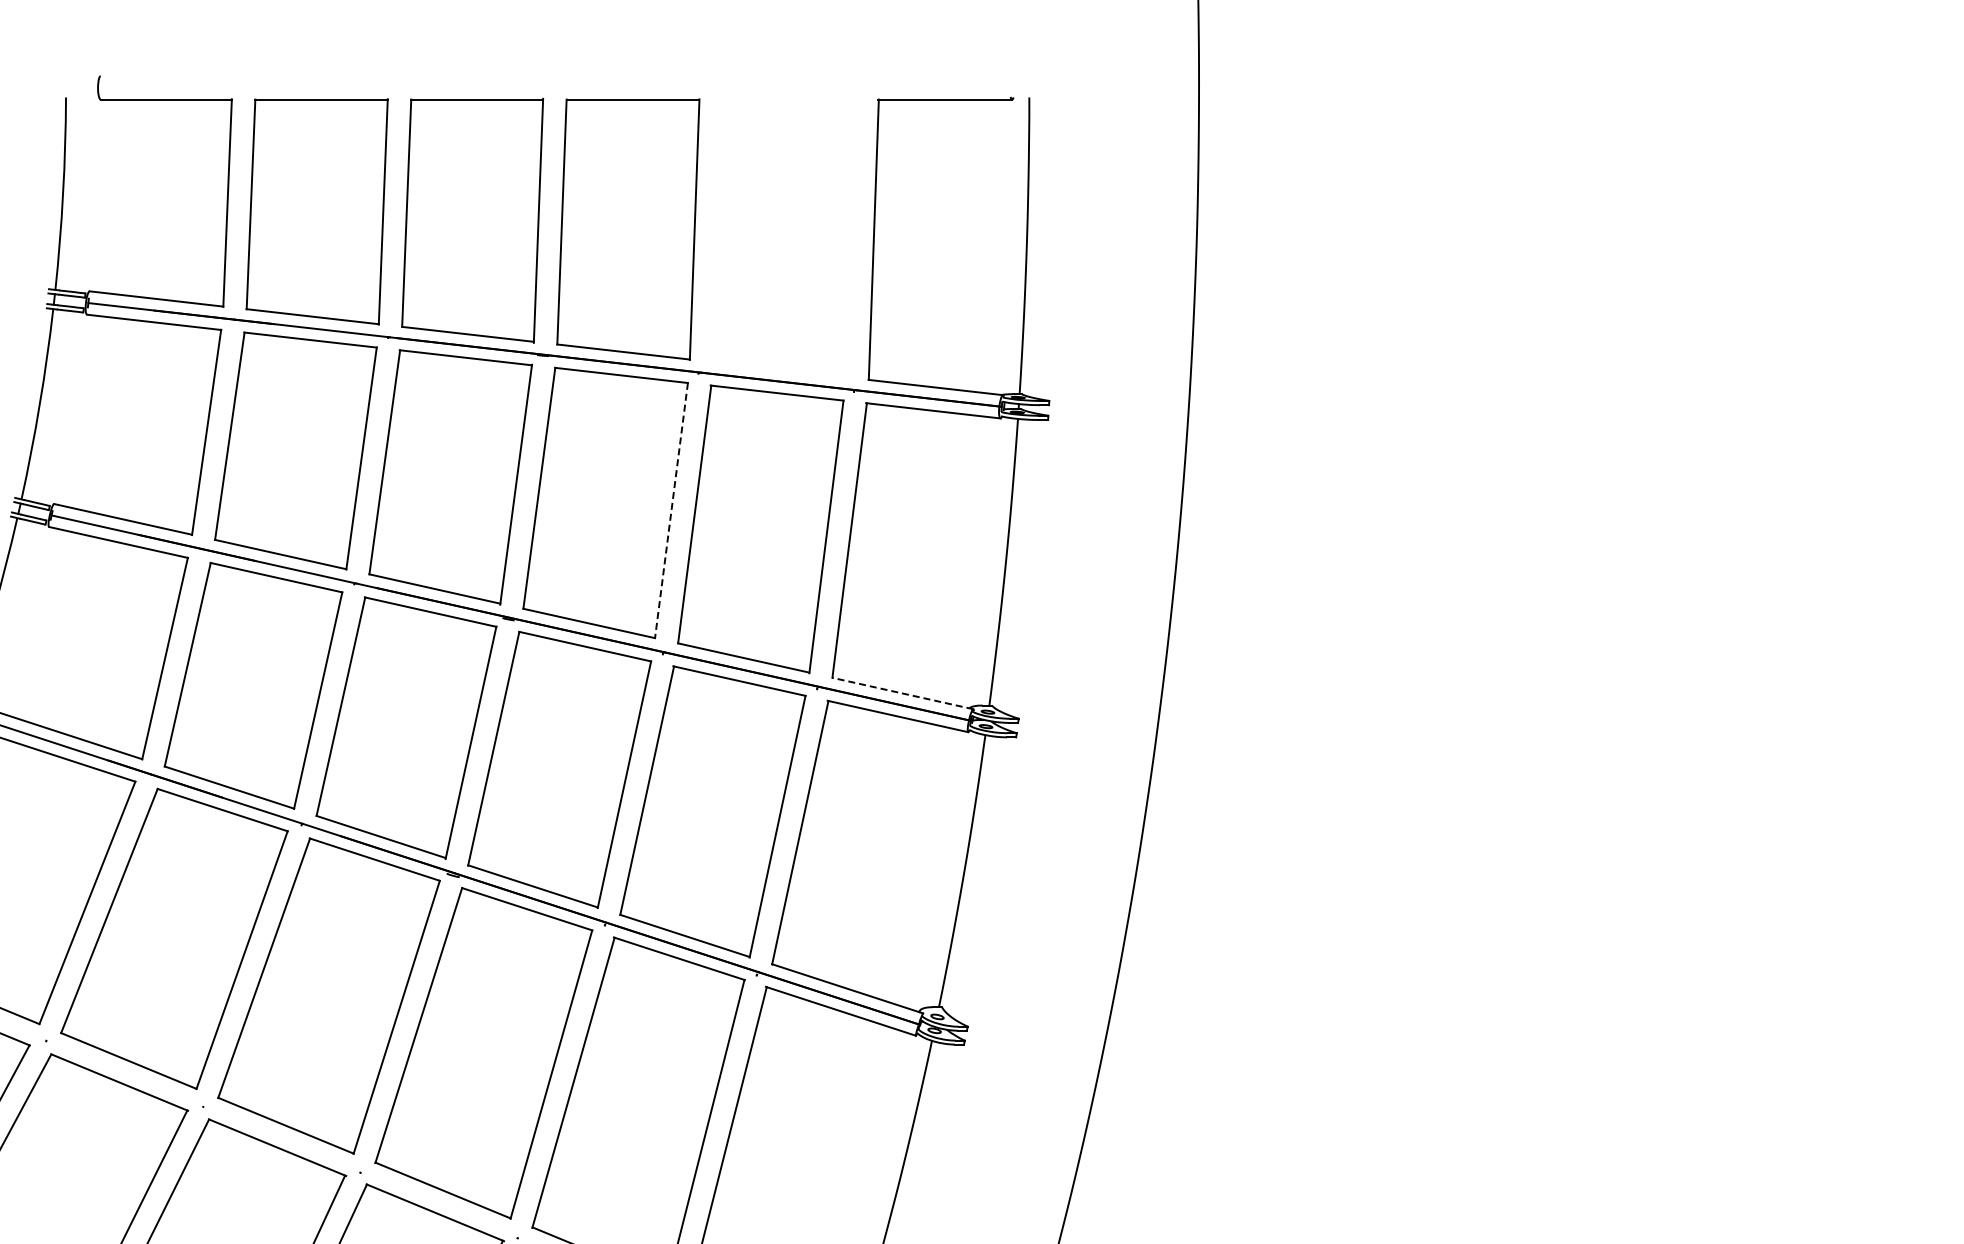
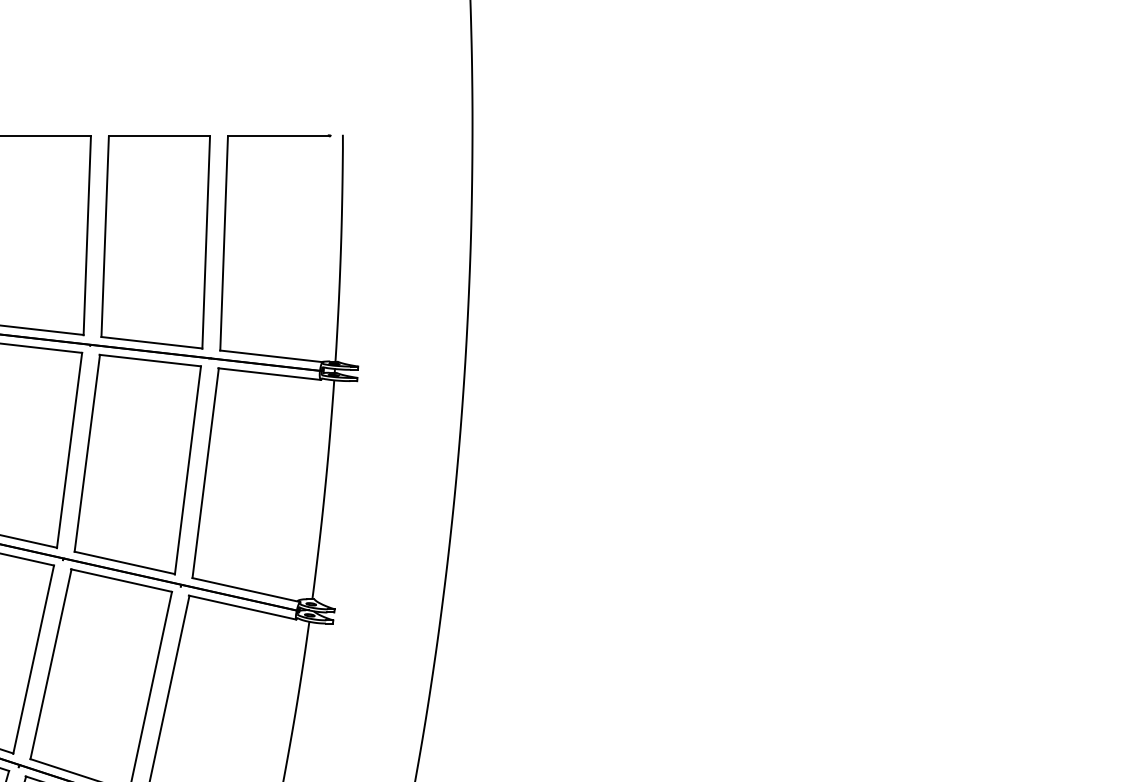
part: (784, 238) -> (155, 242), added
line: (671, 510) -> (69, 450), dashed -> solid
line: (902, 693) -> (246, 590), dashed -> solid

